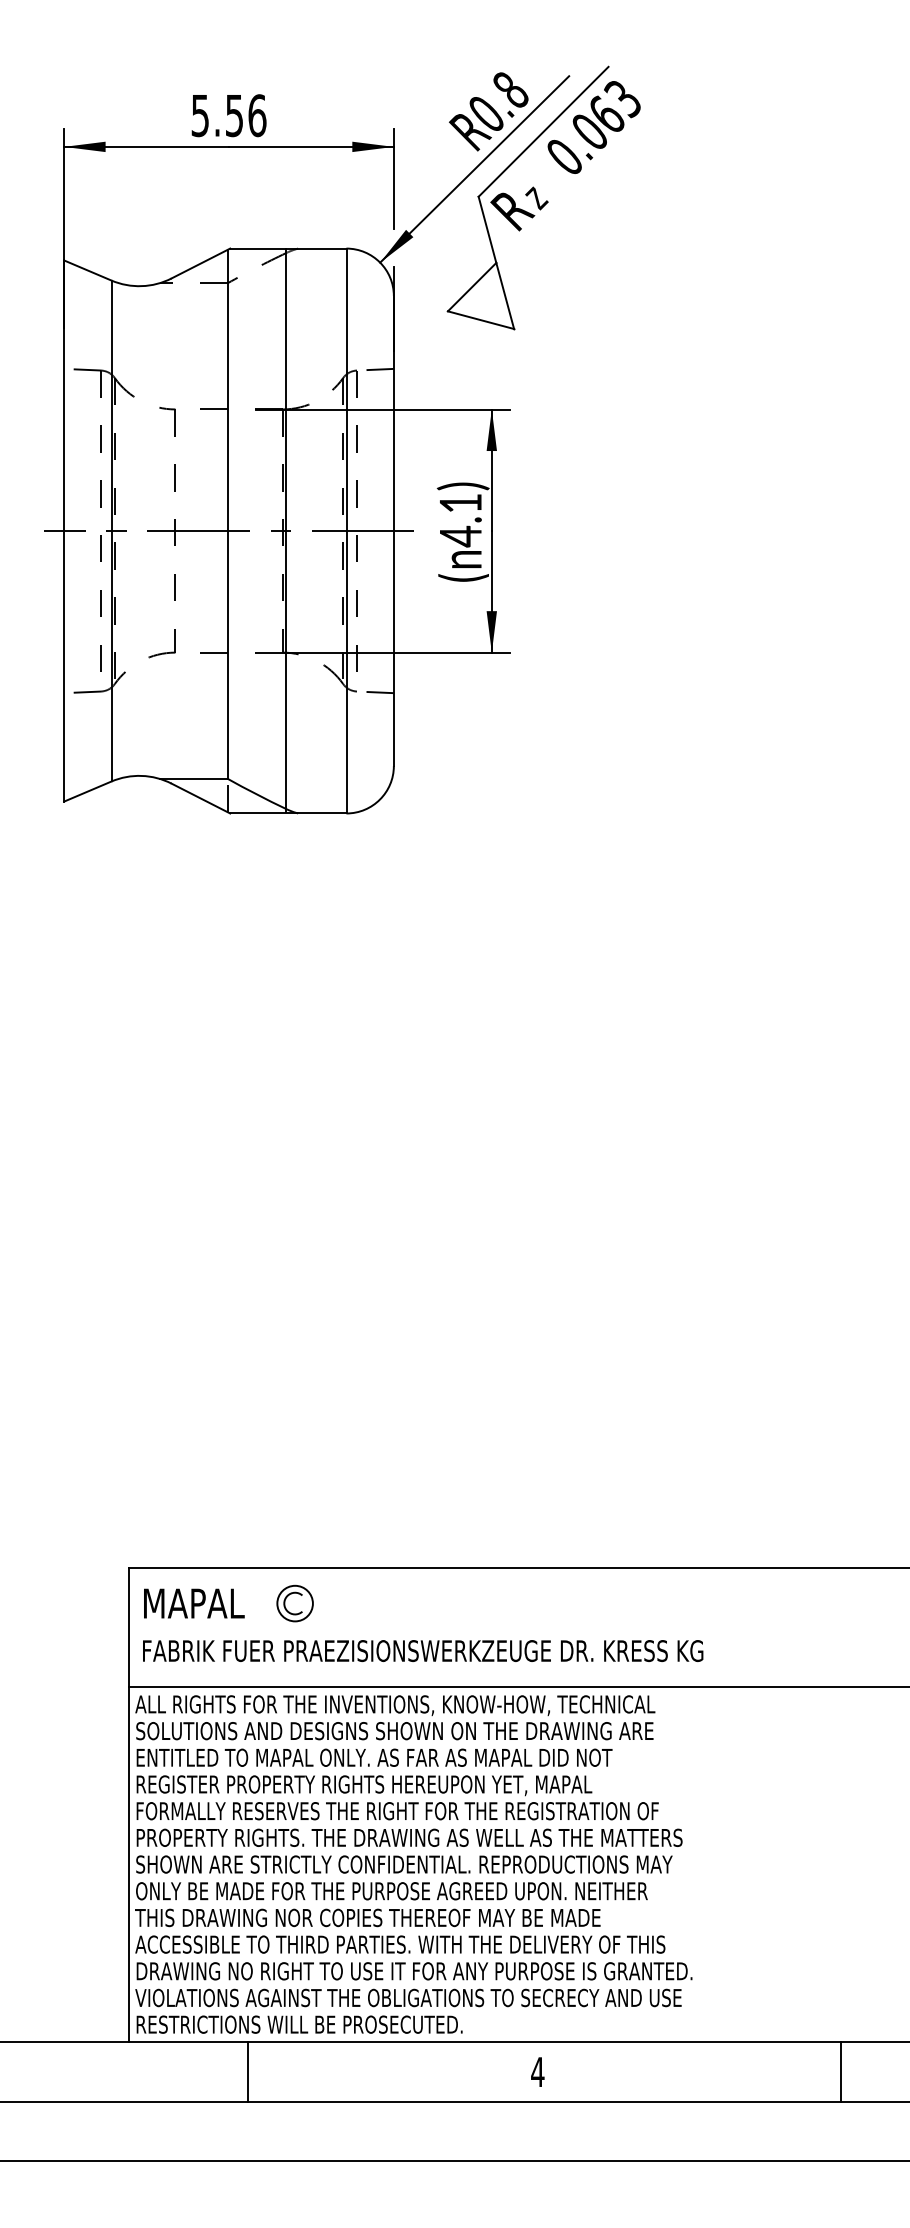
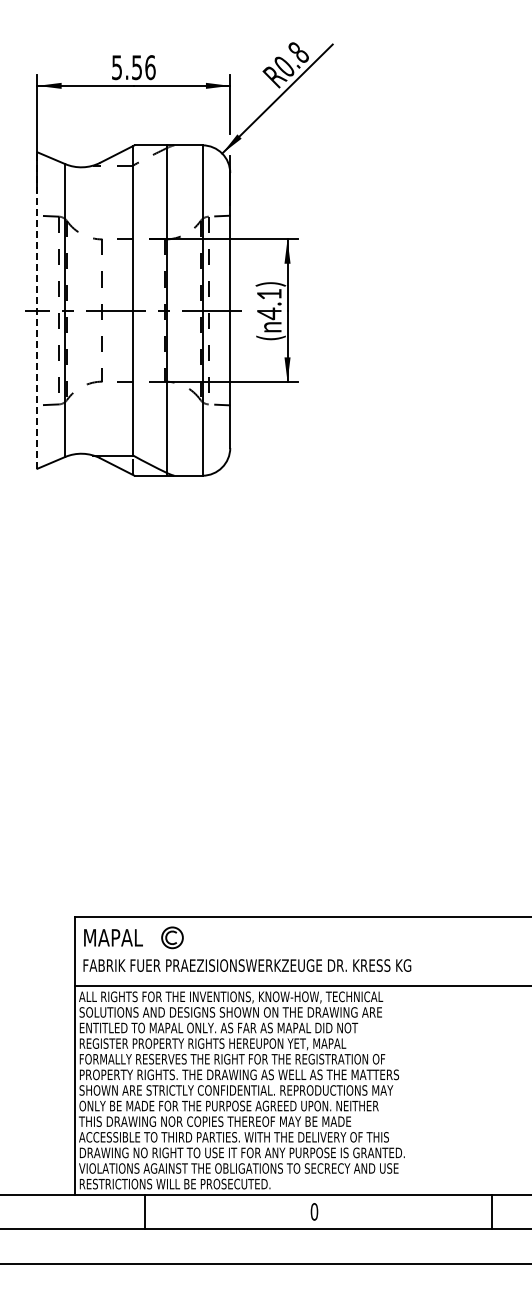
part: (543, 197) -> (317, 115), removed
line: (64, 530) -> (37, 310), solid -> dashed
text: (537, 2071) -> (314, 1211), 4 -> 0

